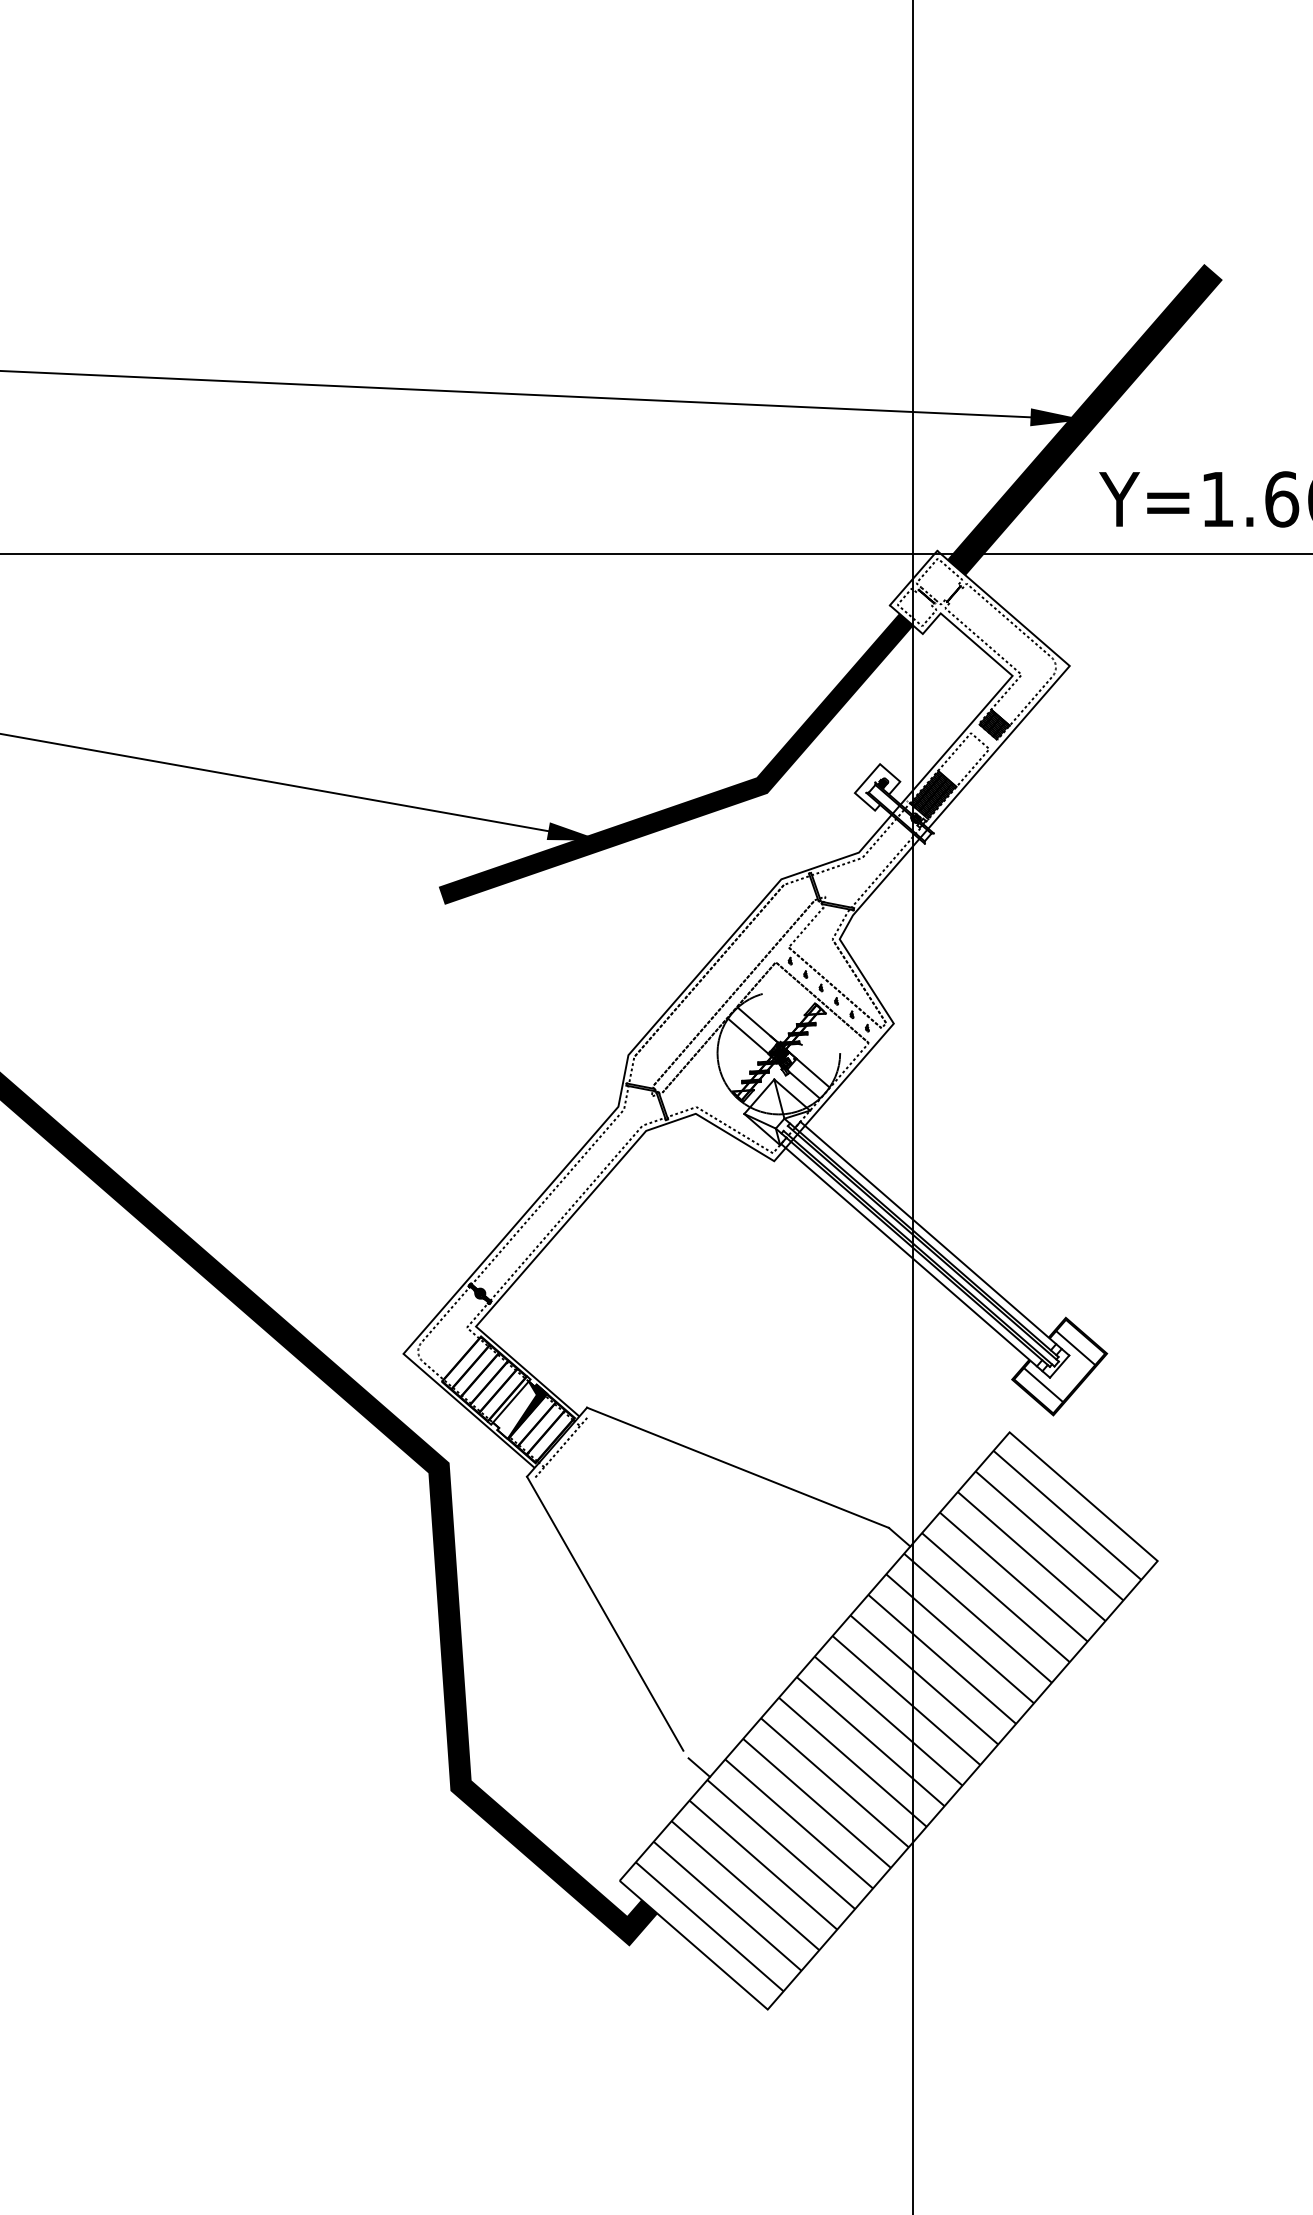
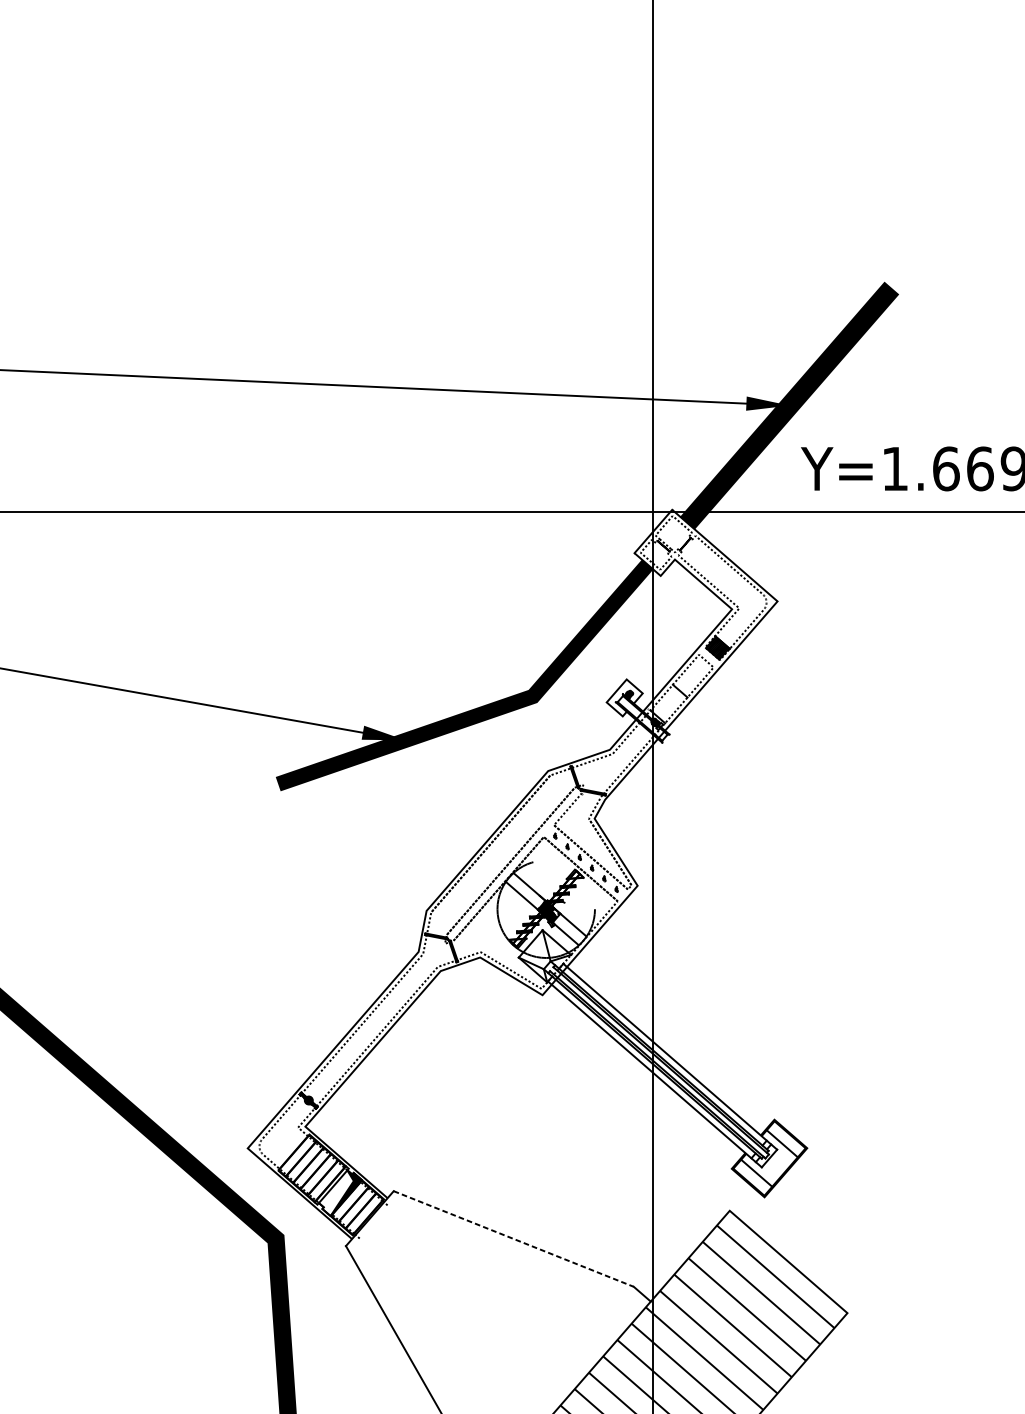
hatch: (933, 794) -> (669, 703), removed
line: (562, 1446) -> (374, 1222), removed
line: (738, 1467) -> (514, 1238), solid -> dashed

